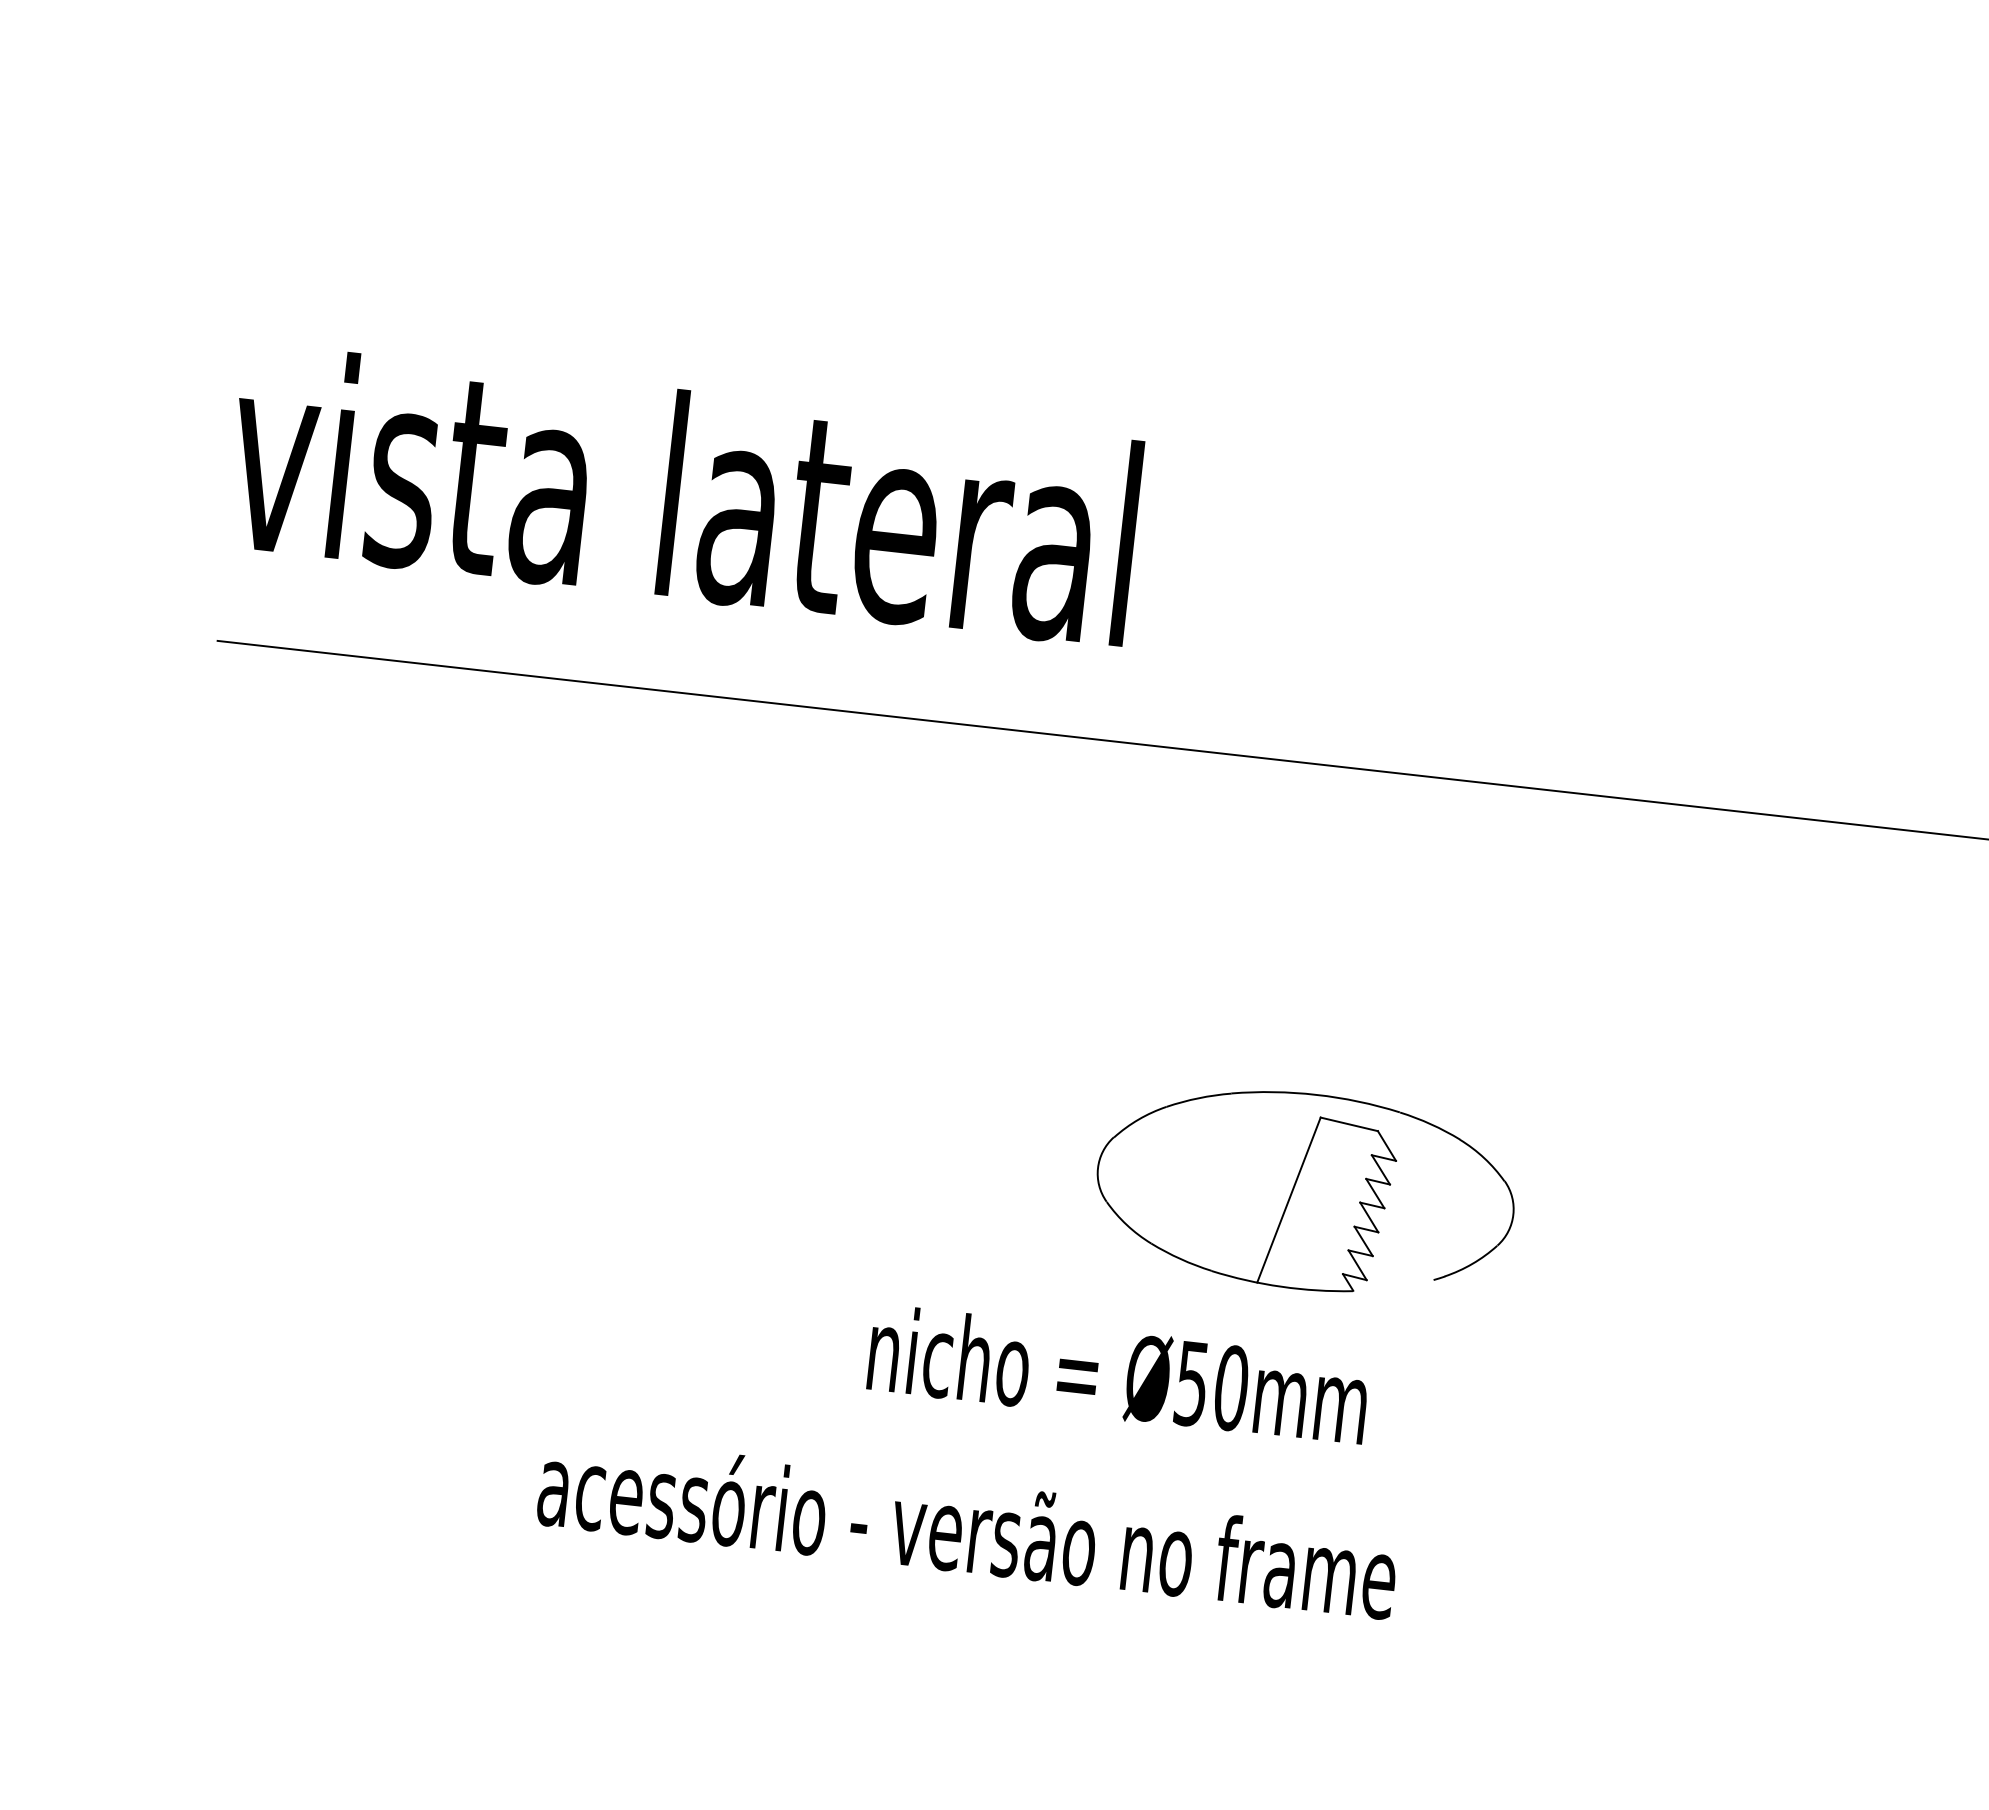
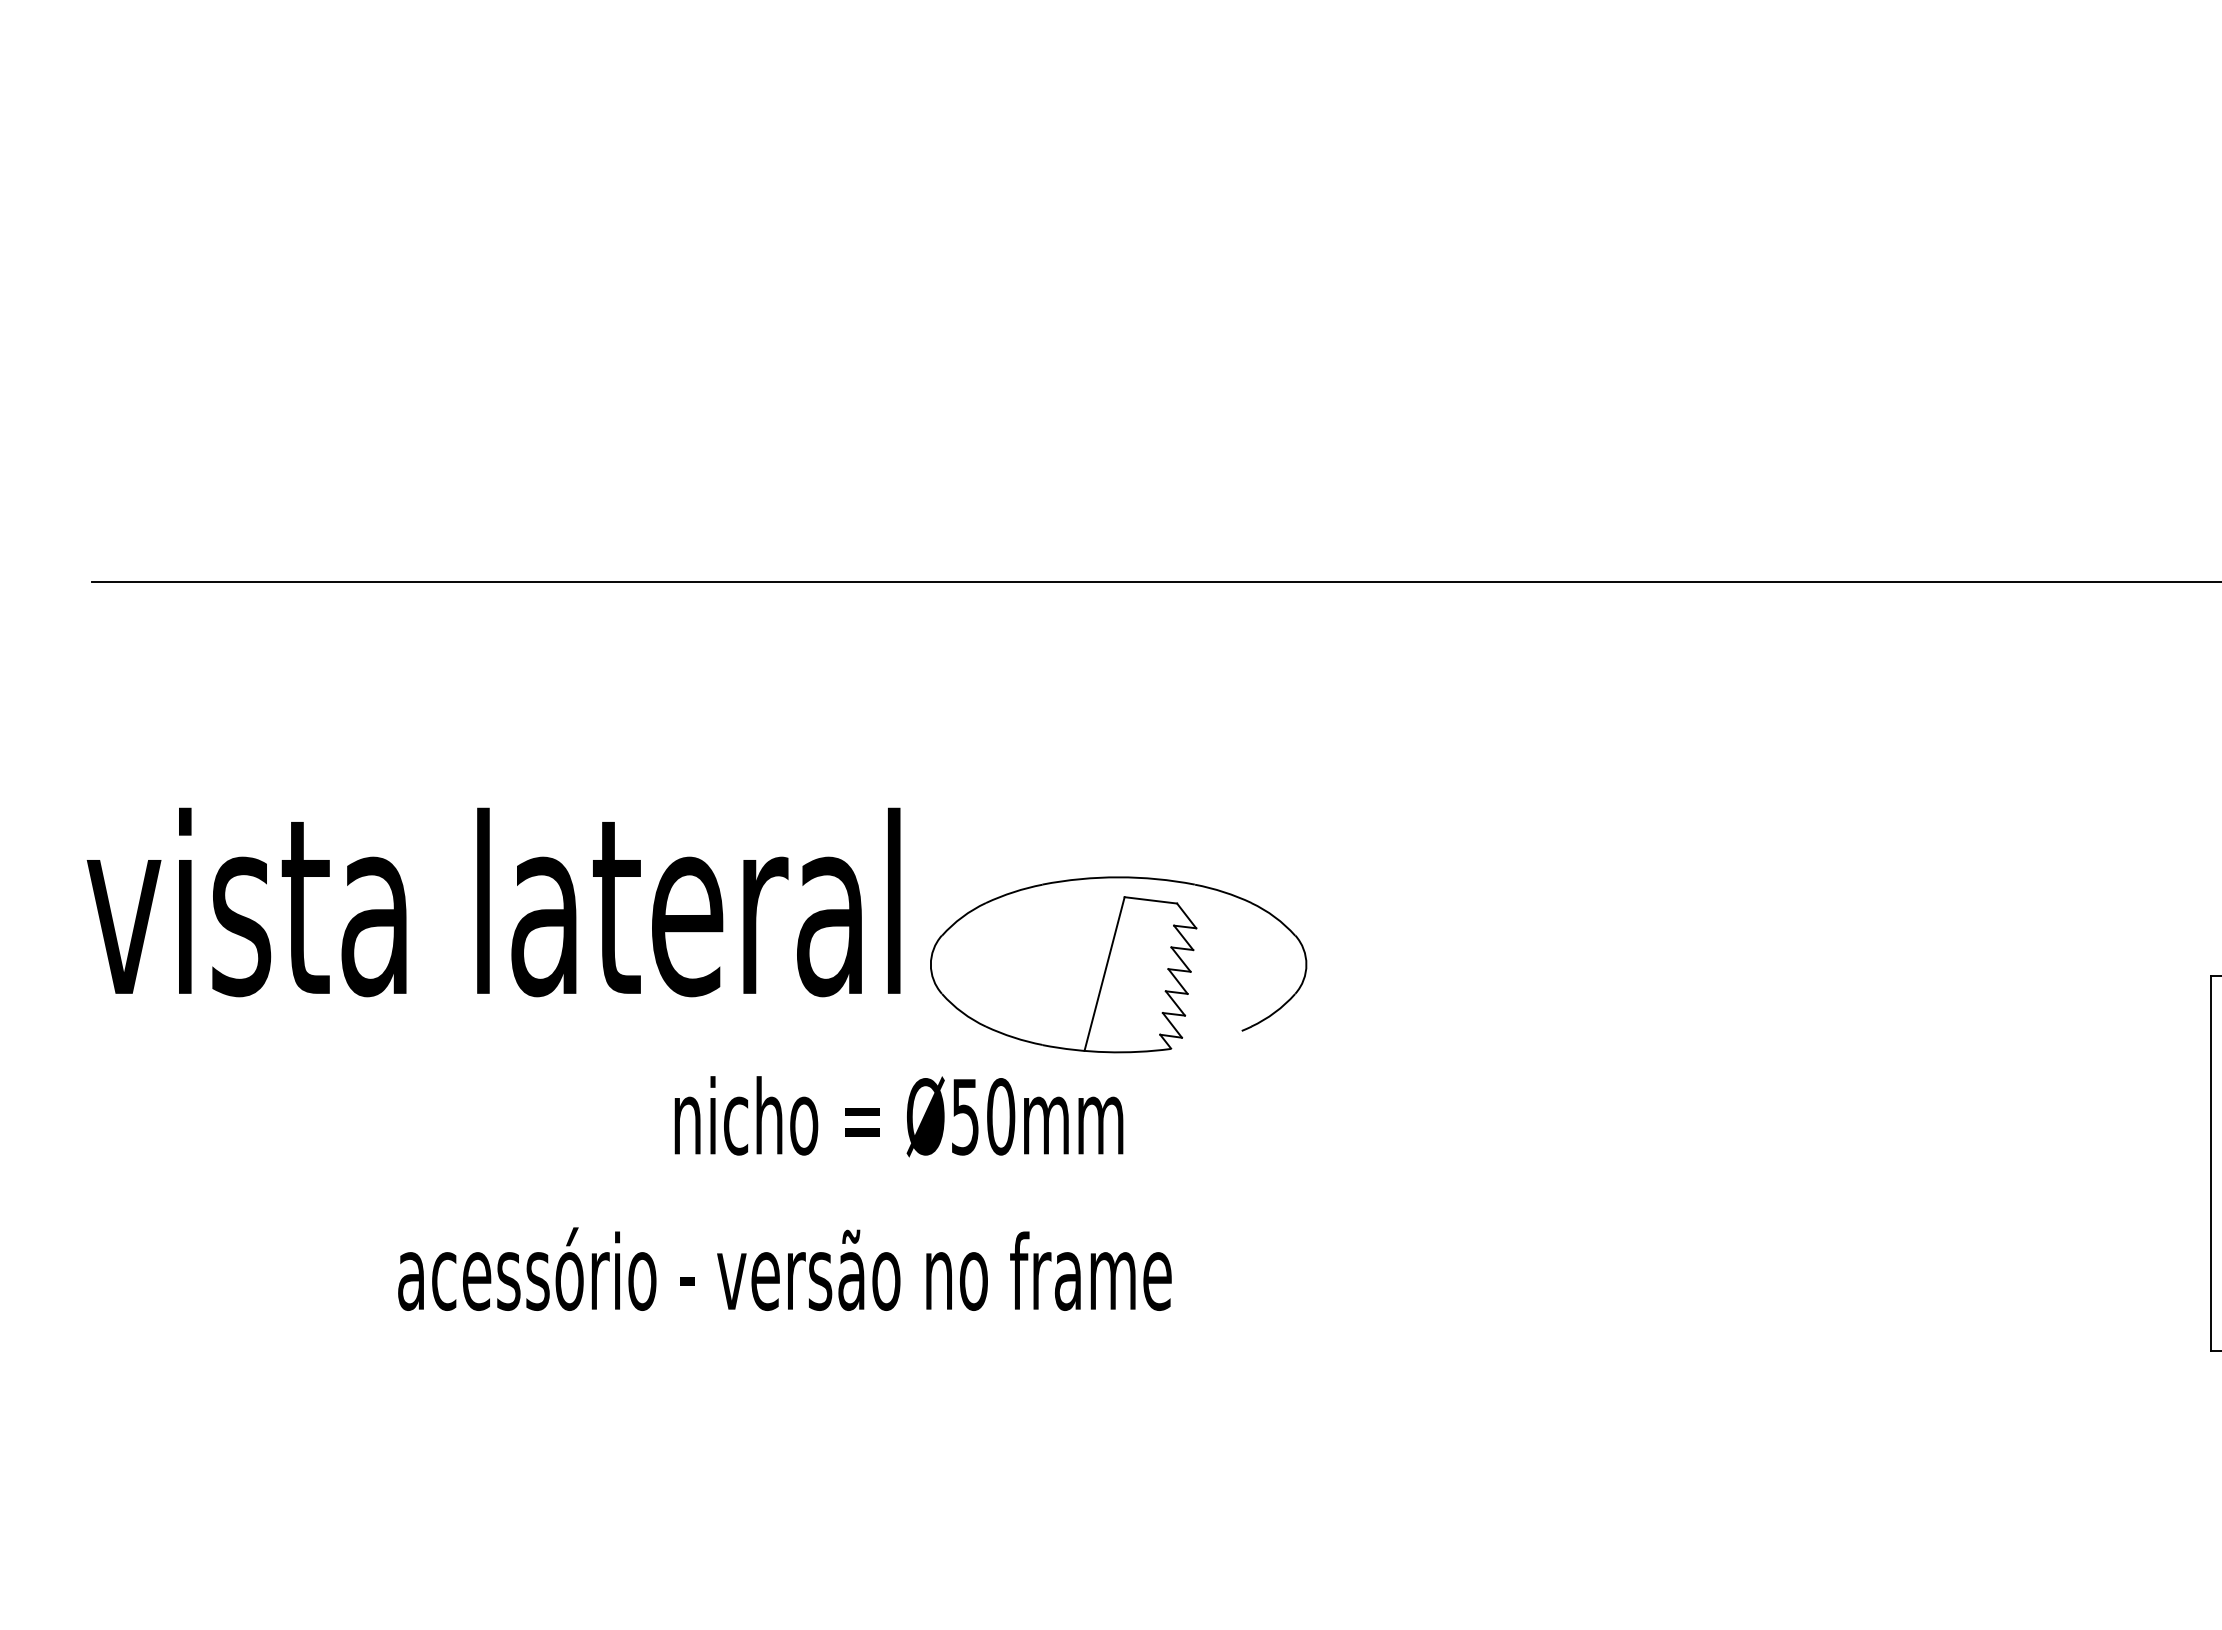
text: (683, 495) -> (493, 902), moved
text: (1118, 1375) -> (898, 1116), moved
text: (967, 1526) -> (784, 1268), moved

